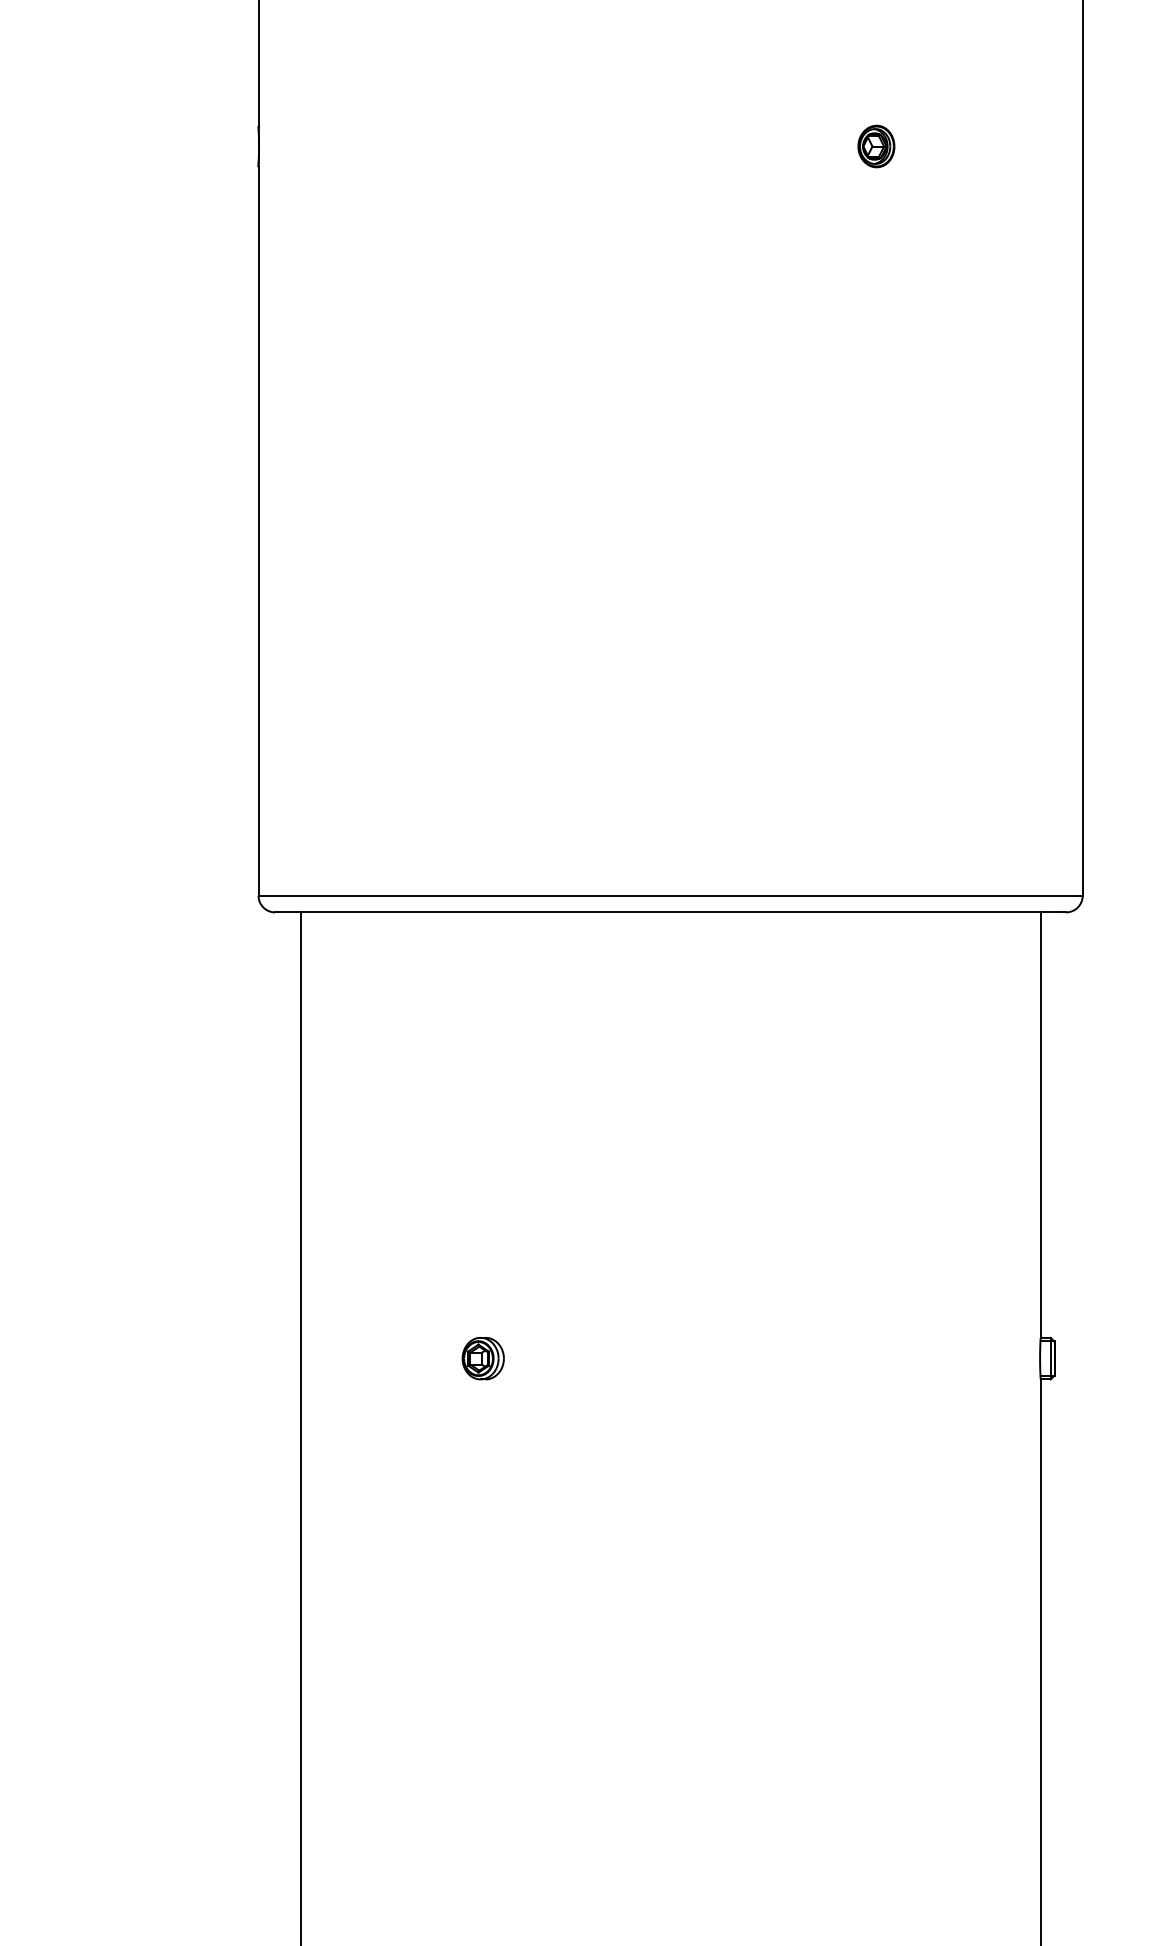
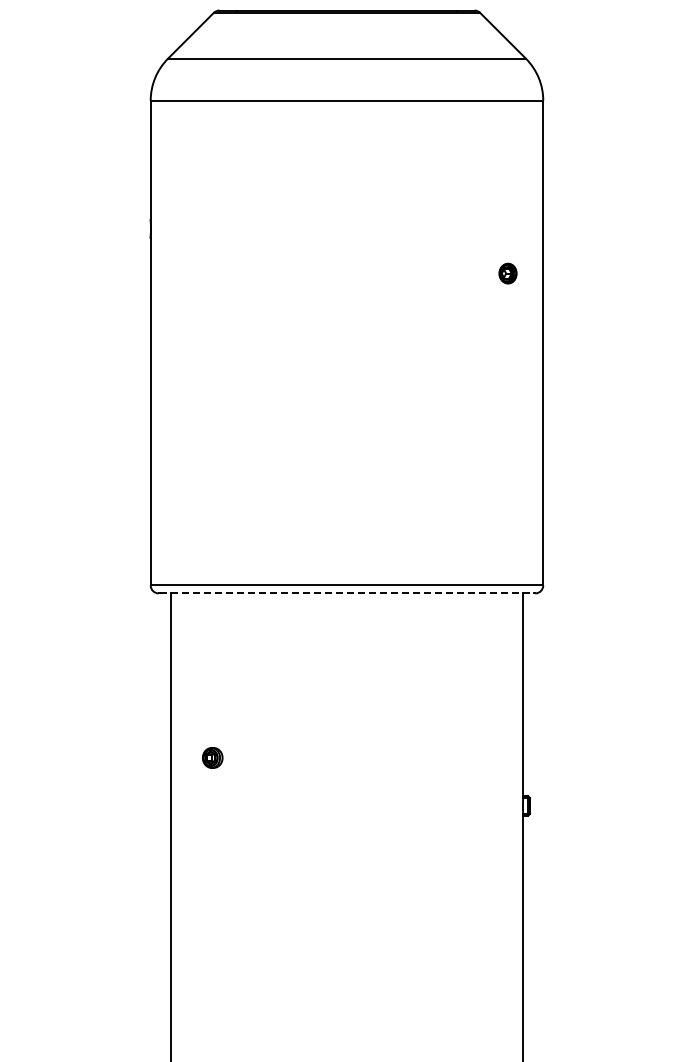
part: (875, 146) -> (507, 273), moved
line: (671, 912) -> (347, 593), solid -> dashed
part: (482, 1357) -> (212, 757), moved

